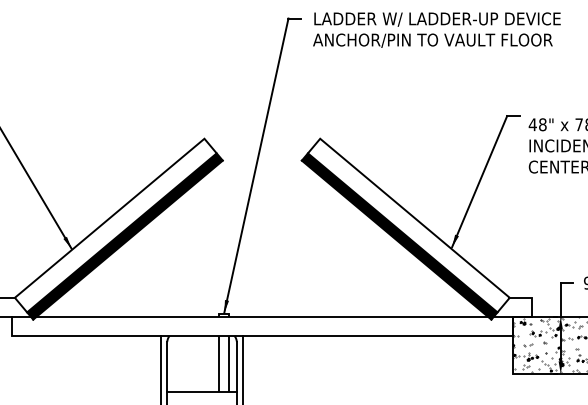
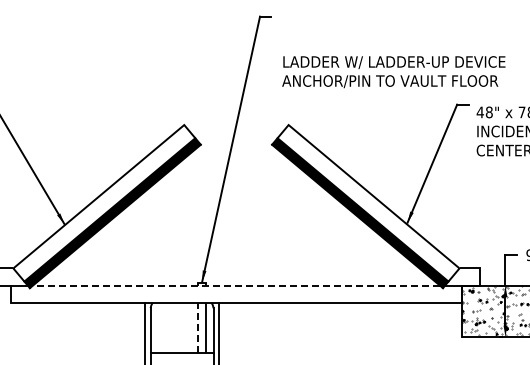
text: (436, 30) -> (393, 72), moved
line: (261, 316) -> (235, 285), solid -> dashed
line: (219, 363) -> (197, 327), solid -> dashed

